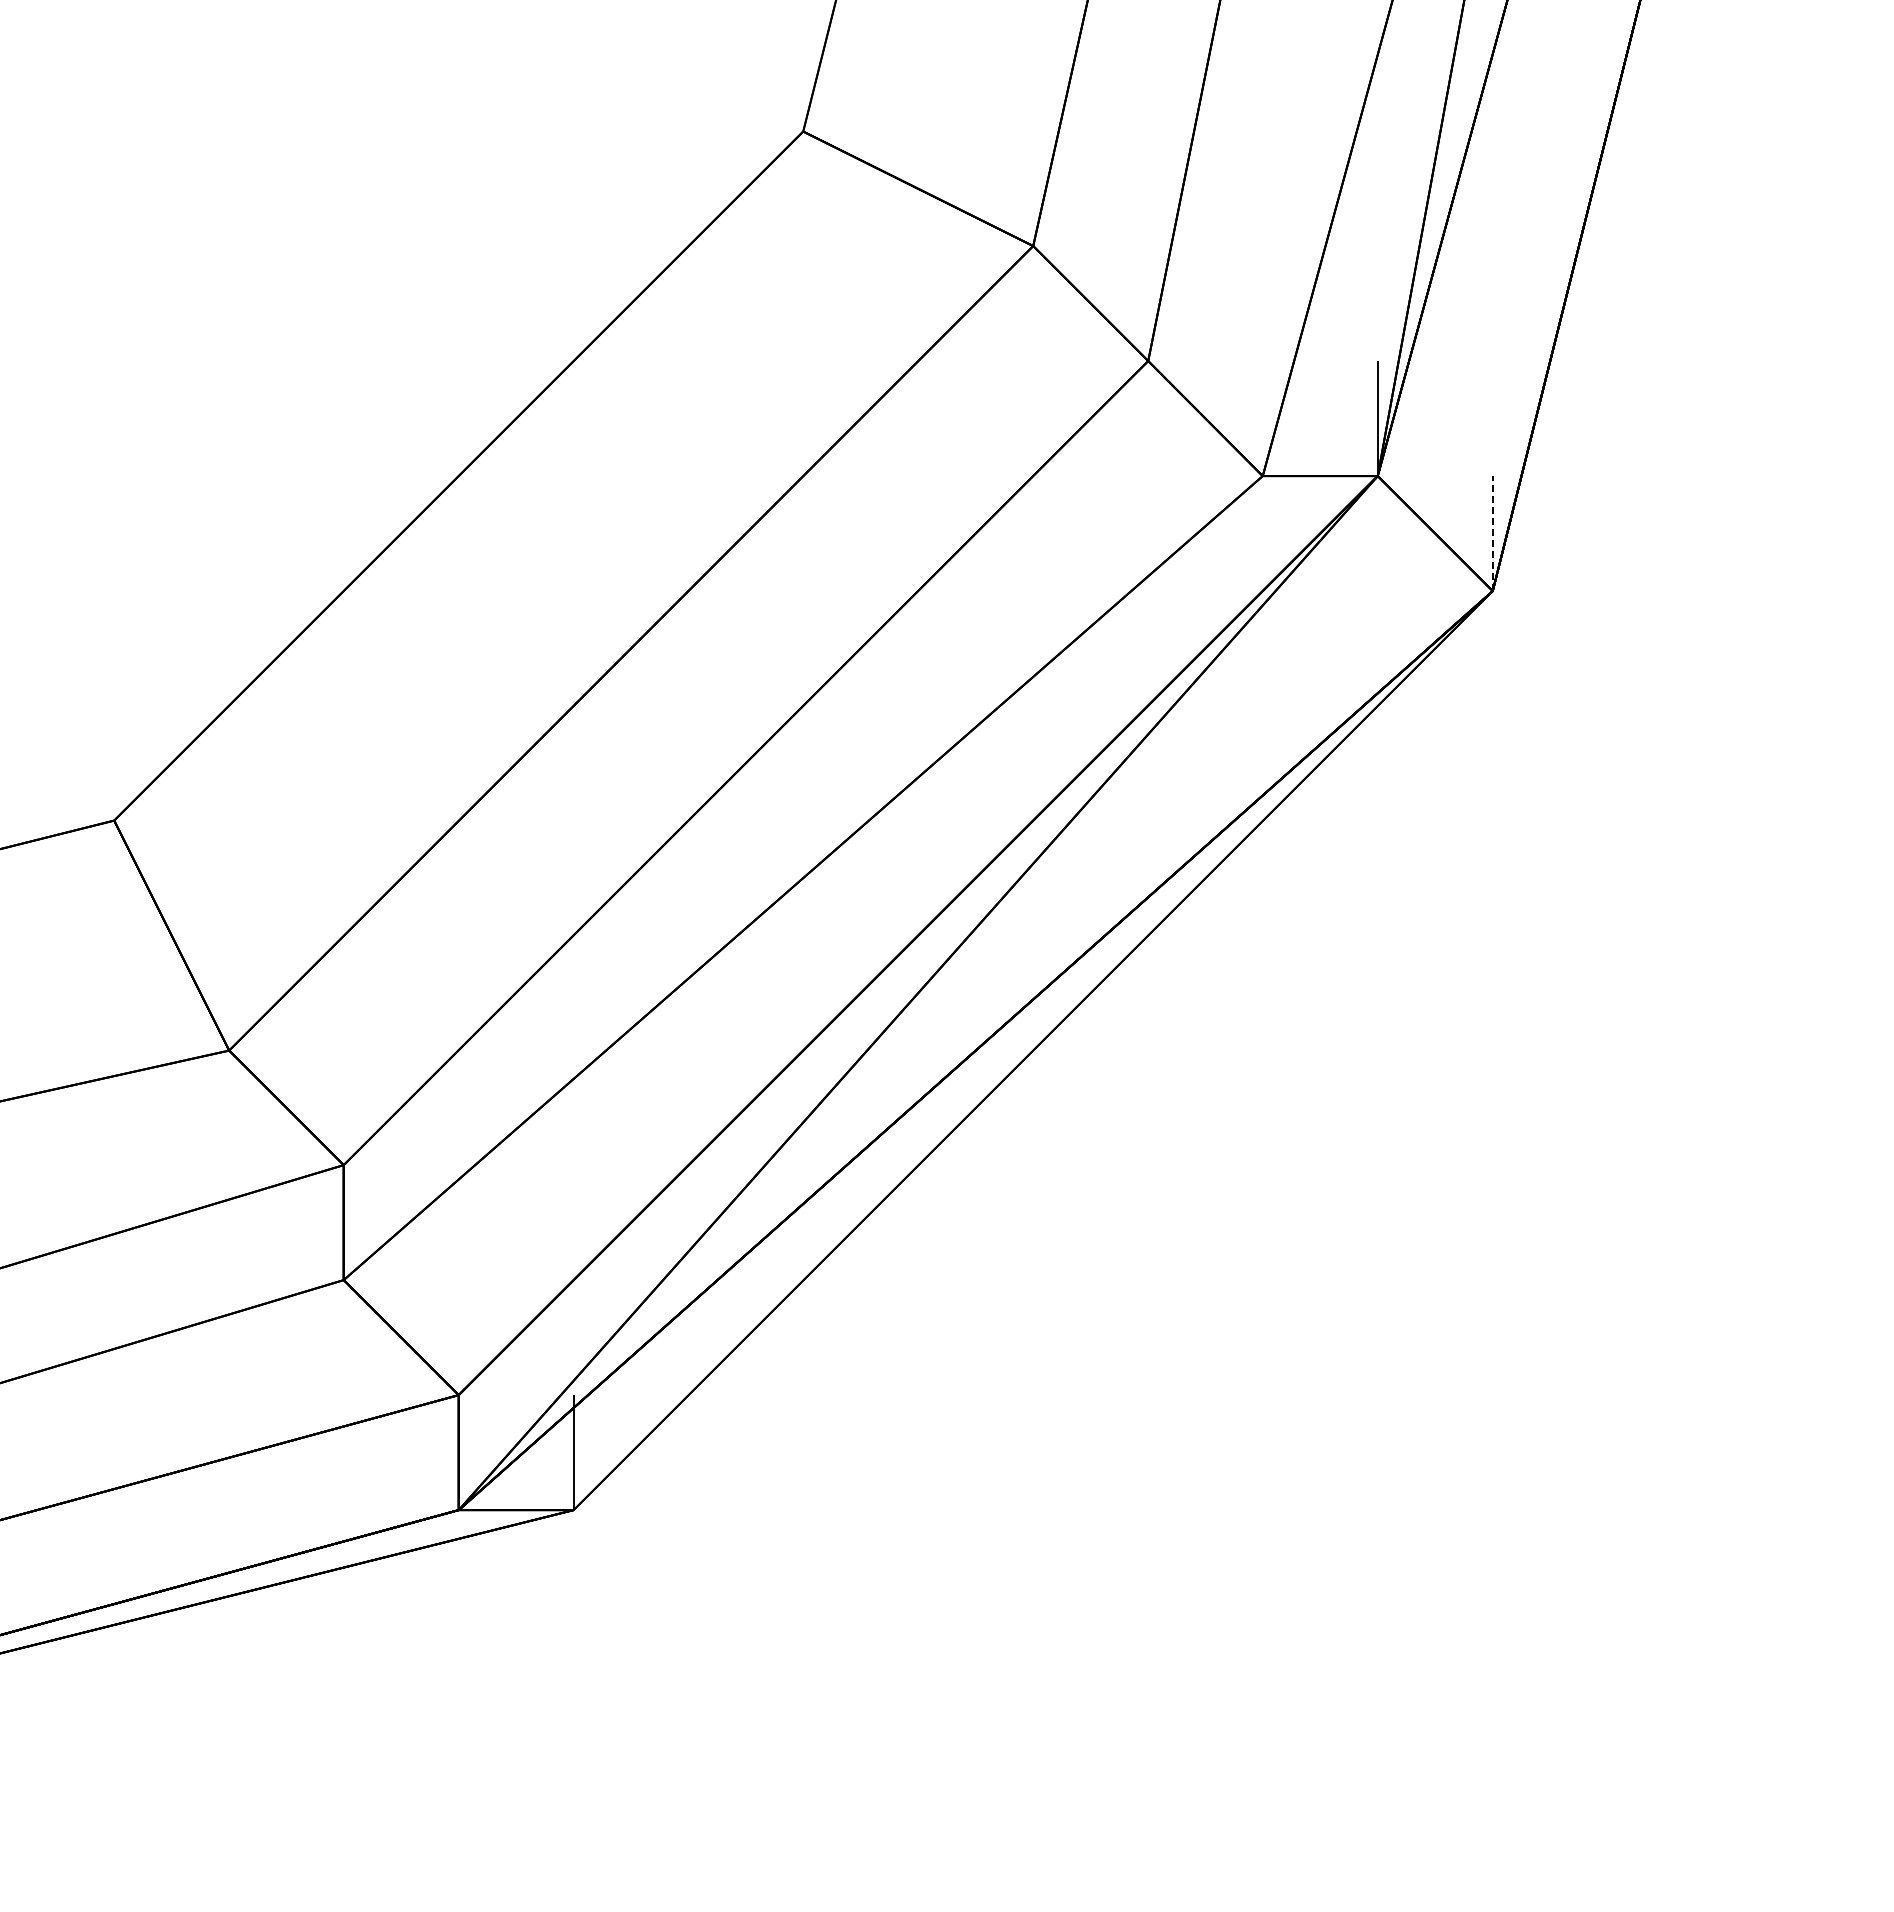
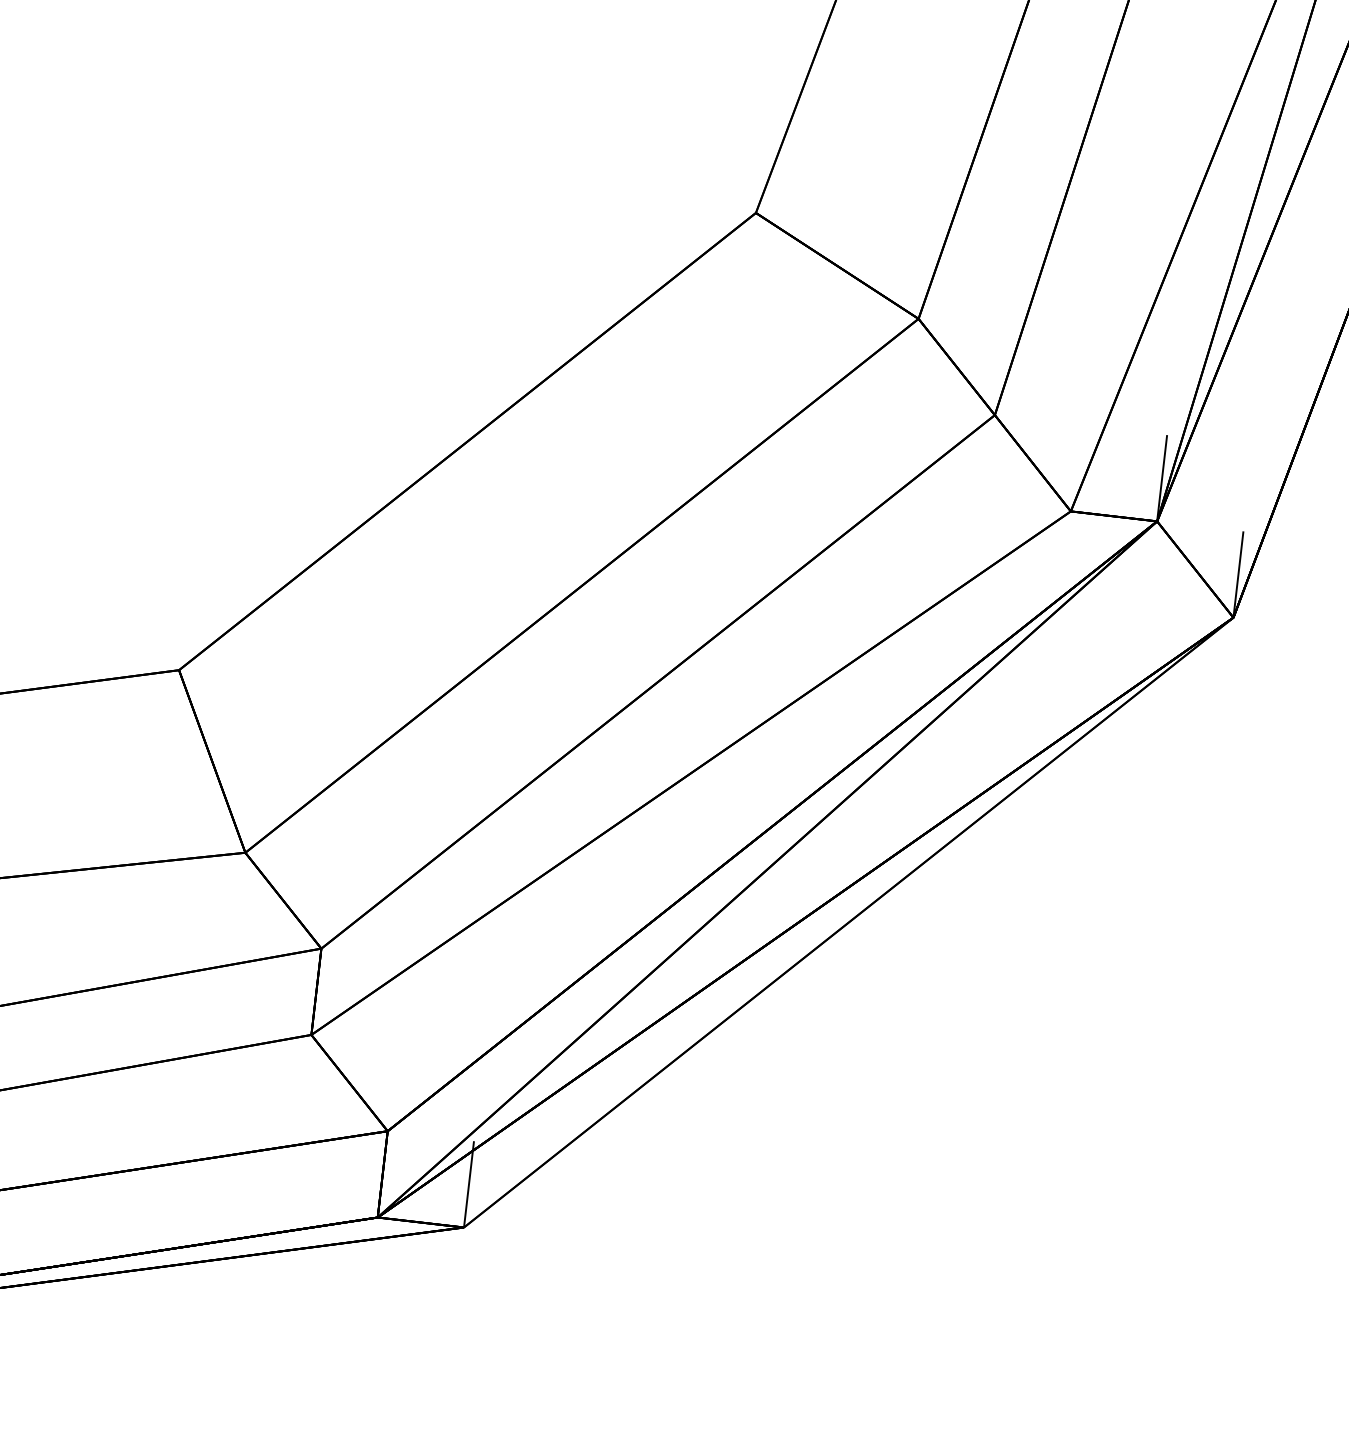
line: (1492, 533) -> (1238, 574), dashed -> solid

